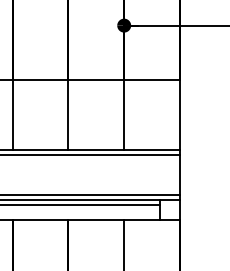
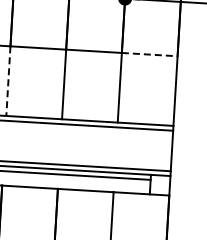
line: (152, 80) -> (150, 55), solid -> dashed
line: (12, 114) -> (8, 80), solid -> dashed

